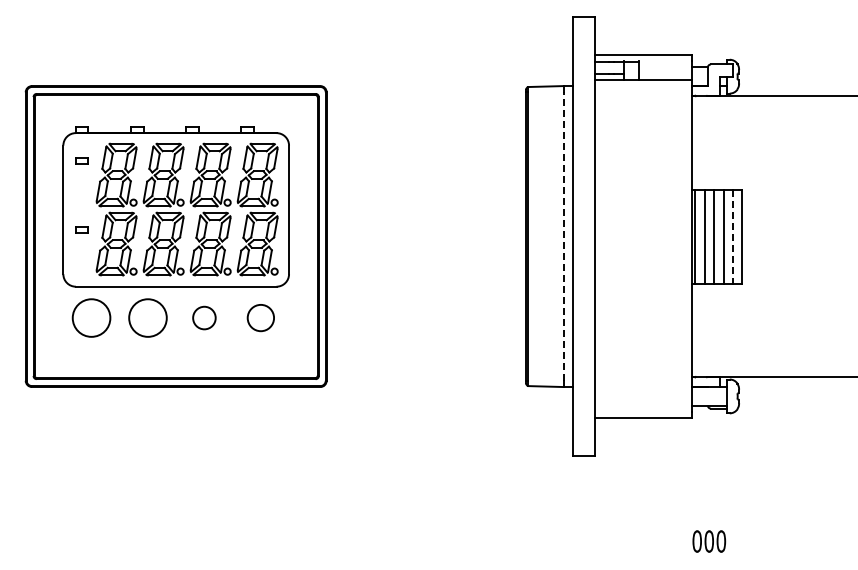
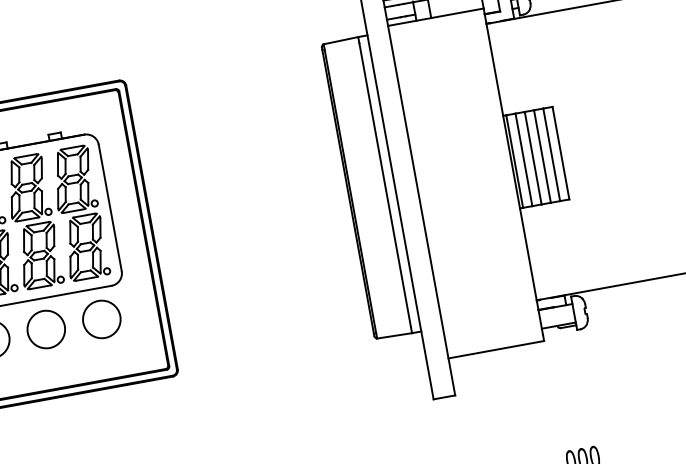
line: (563, 236) -> (385, 185), dashed -> solid
line: (732, 237) -> (551, 155), dashed -> solid
circle: (204, 317) -> (46, 328), size x1.67
circle: (260, 317) -> (101, 318), size x1.43

